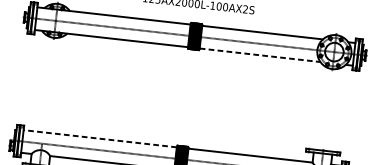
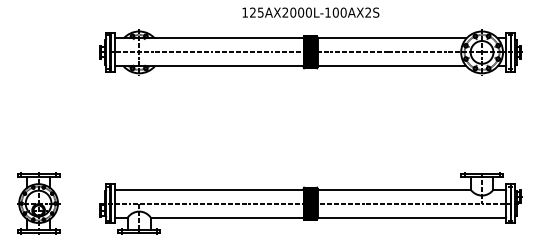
line: (260, 55) -> (392, 66), dashed -> solid
line: (99, 138) -> (208, 189), dashed -> solid

